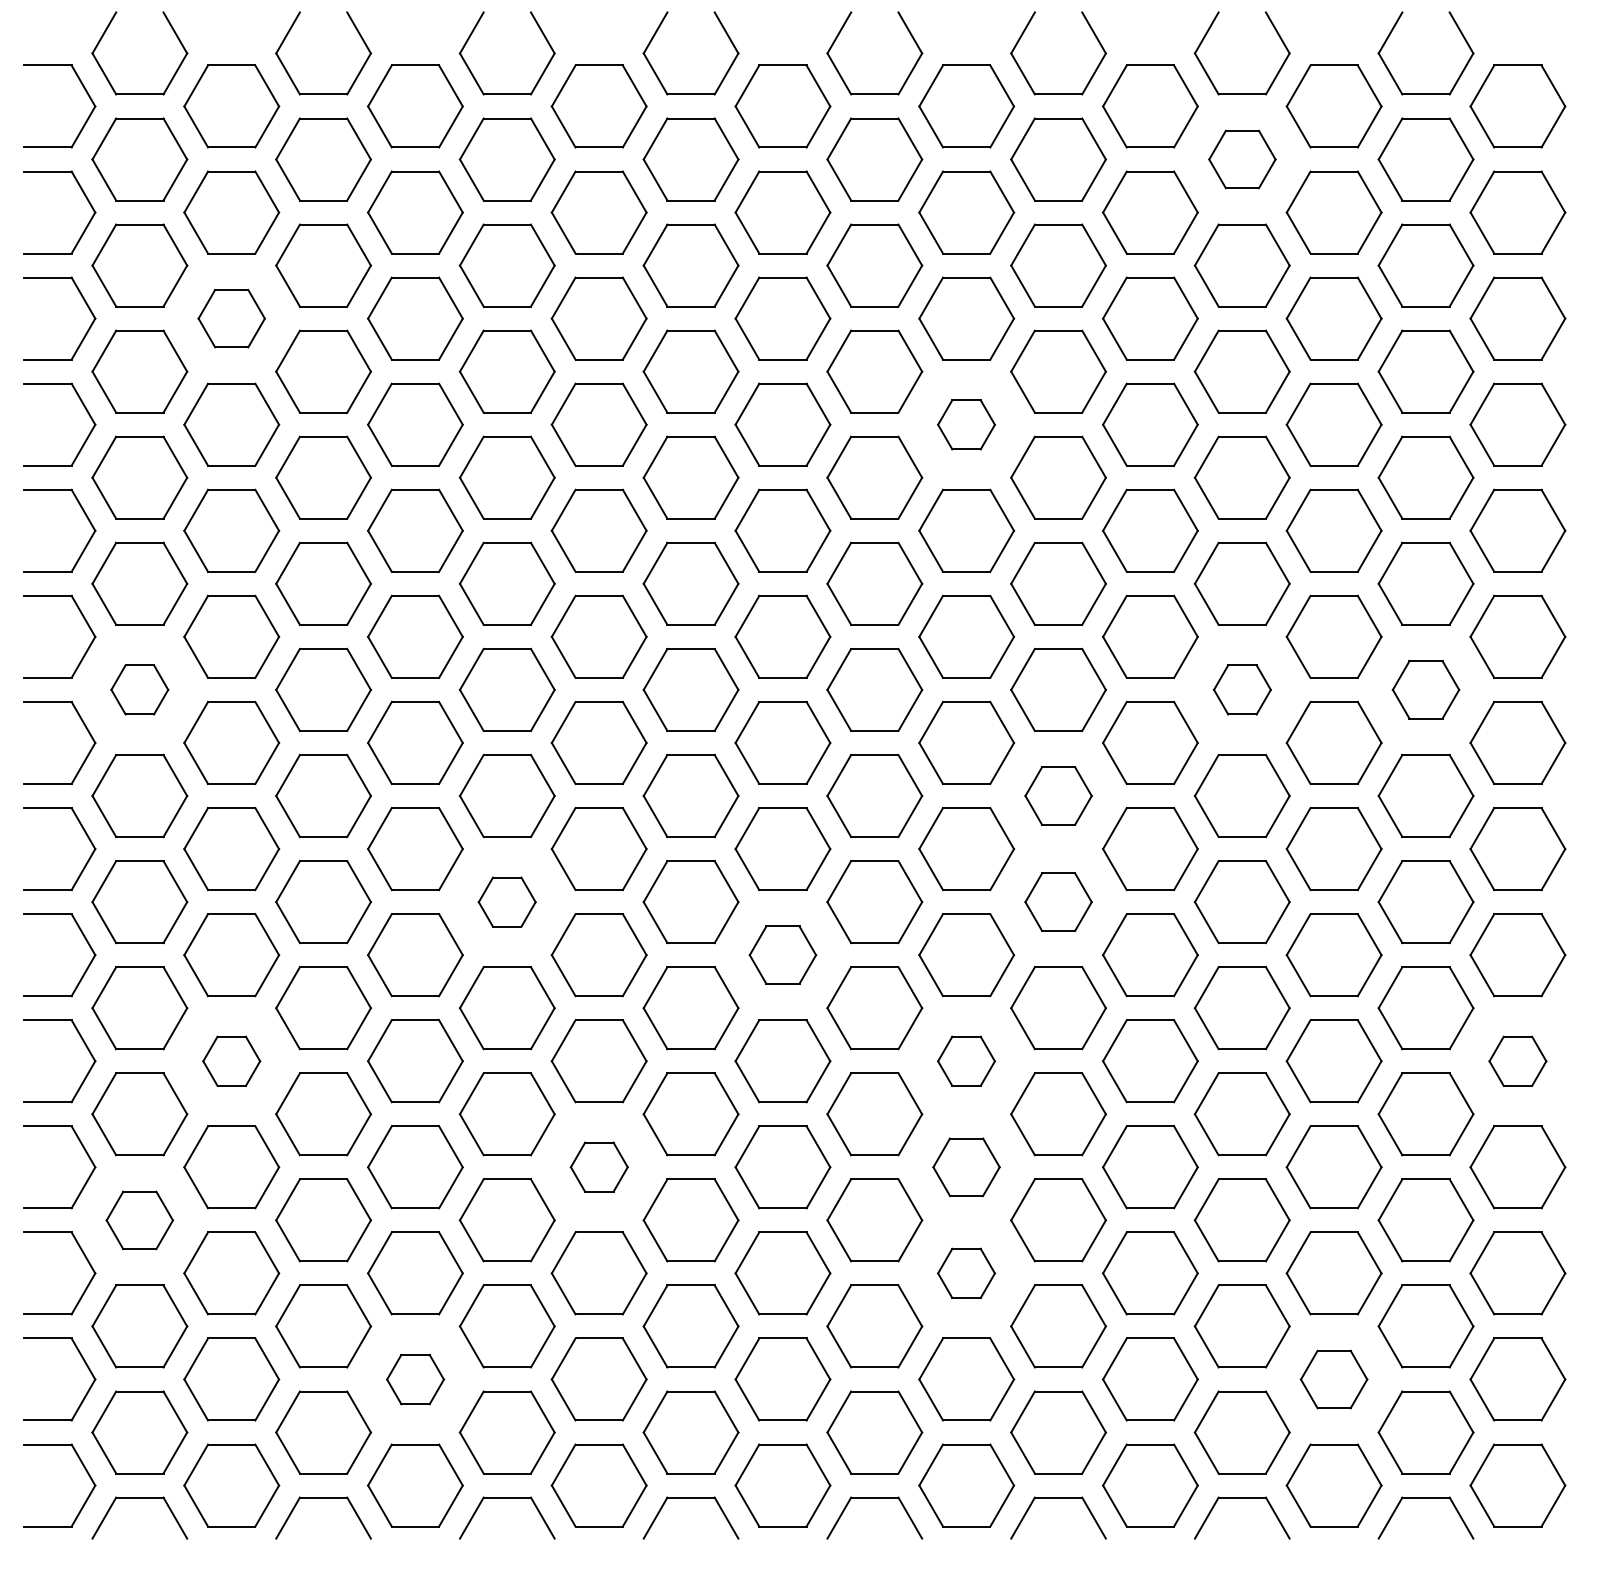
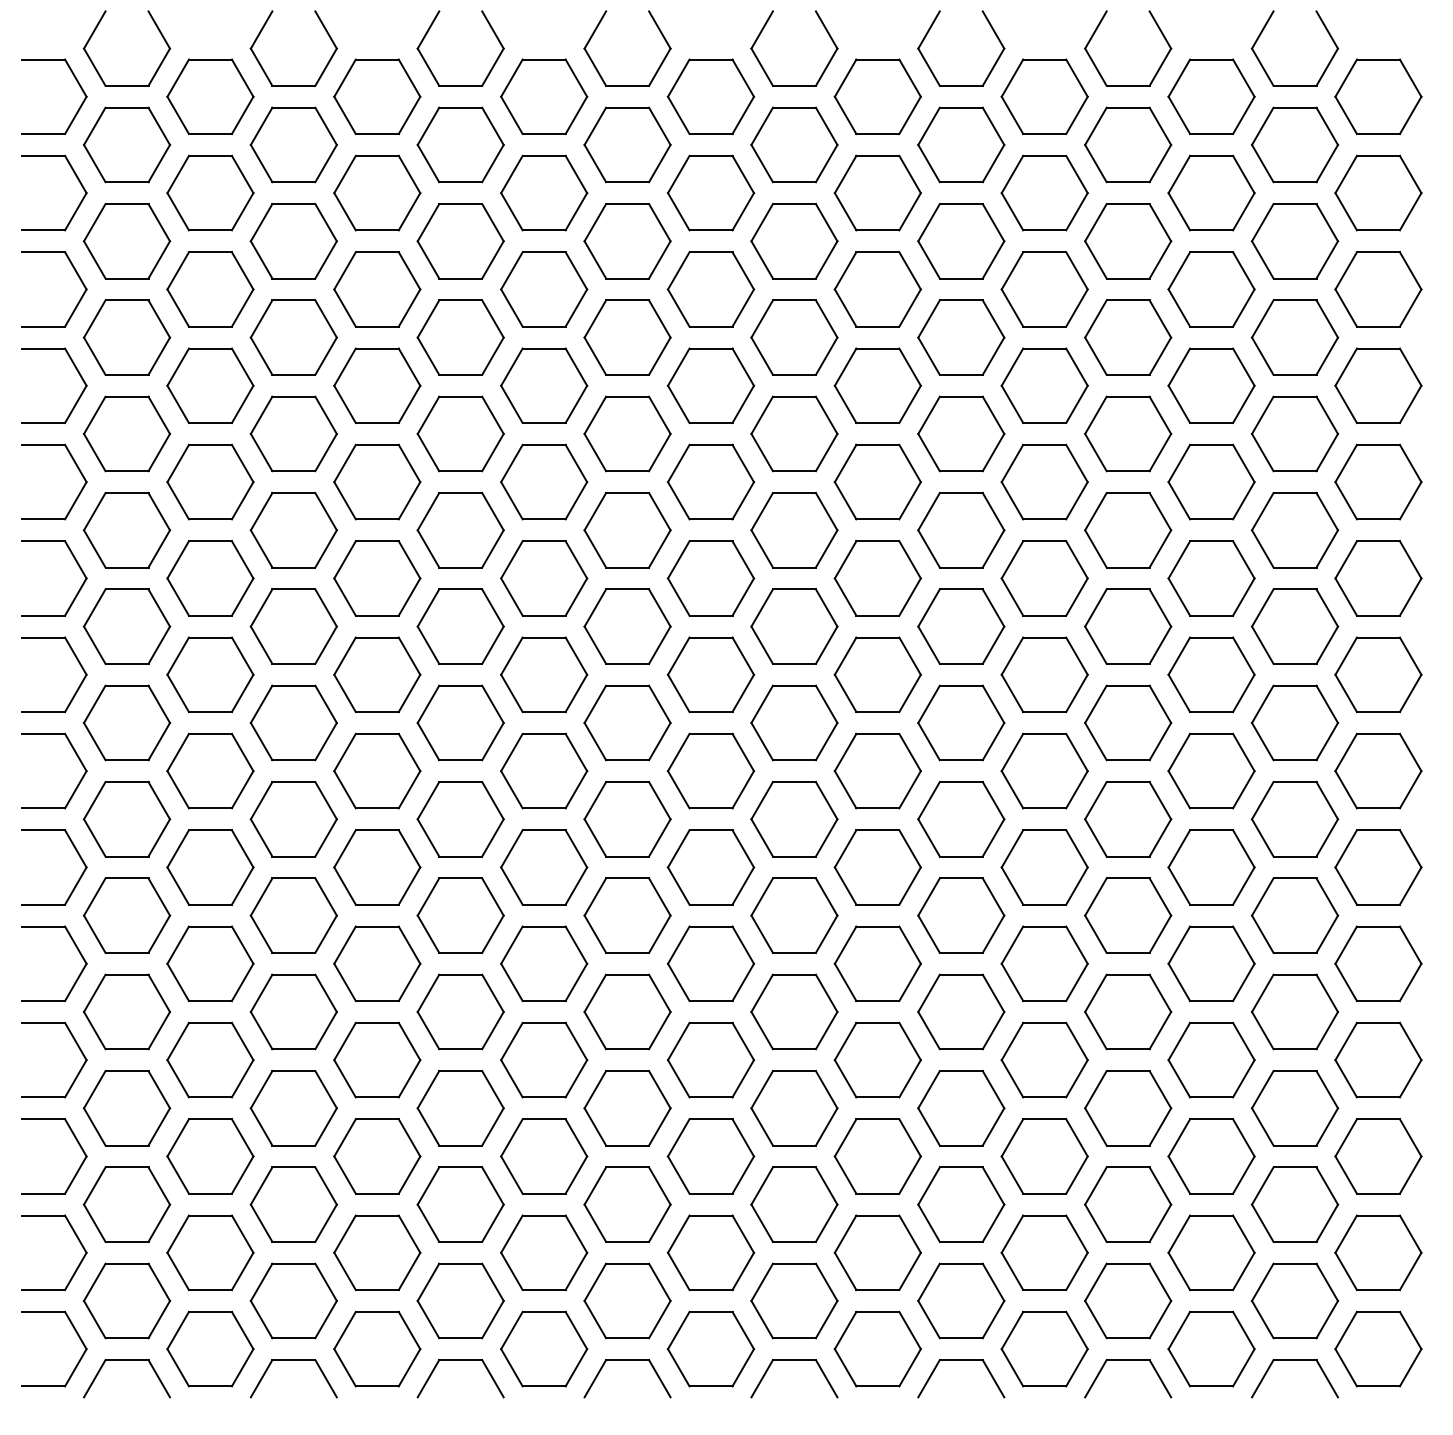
part: (1242, 159) -> (1128, 144), size x1.43
part: (231, 318) -> (210, 289), size x1.43
part: (966, 424) -> (877, 385), size x1.67
part: (139, 689) -> (126, 626), size x1.67
part: (1242, 689) -> (1128, 626), size x1.67
part: (1425, 689) -> (1294, 626), size x1.43
part: (1058, 795) -> (961, 722), size x1.43
part: (507, 902) -> (460, 819), size x1.67
part: (1058, 902) -> (961, 819), size x1.43
part: (782, 955) -> (710, 867), size x1.43
part: (231, 1060) -> (210, 963), size x1.67
part: (966, 1060) -> (877, 963), size x1.67
part: (1517, 1060) -> (1378, 963), size x1.67
part: (599, 1166) -> (544, 1059), size x1.67
part: (966, 1166) -> (877, 1059), size x1.43
part: (139, 1220) -> (126, 1108), size x1.43
part: (966, 1273) -> (877, 1156), size x1.67
part: (415, 1379) -> (377, 1252), size x1.67
part: (1334, 1379) -> (1211, 1252), size x1.43

